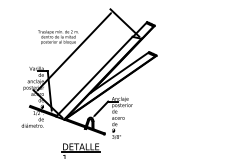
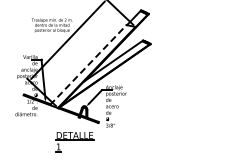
line: (94, 76) -> (88, 64), solid -> dashed

